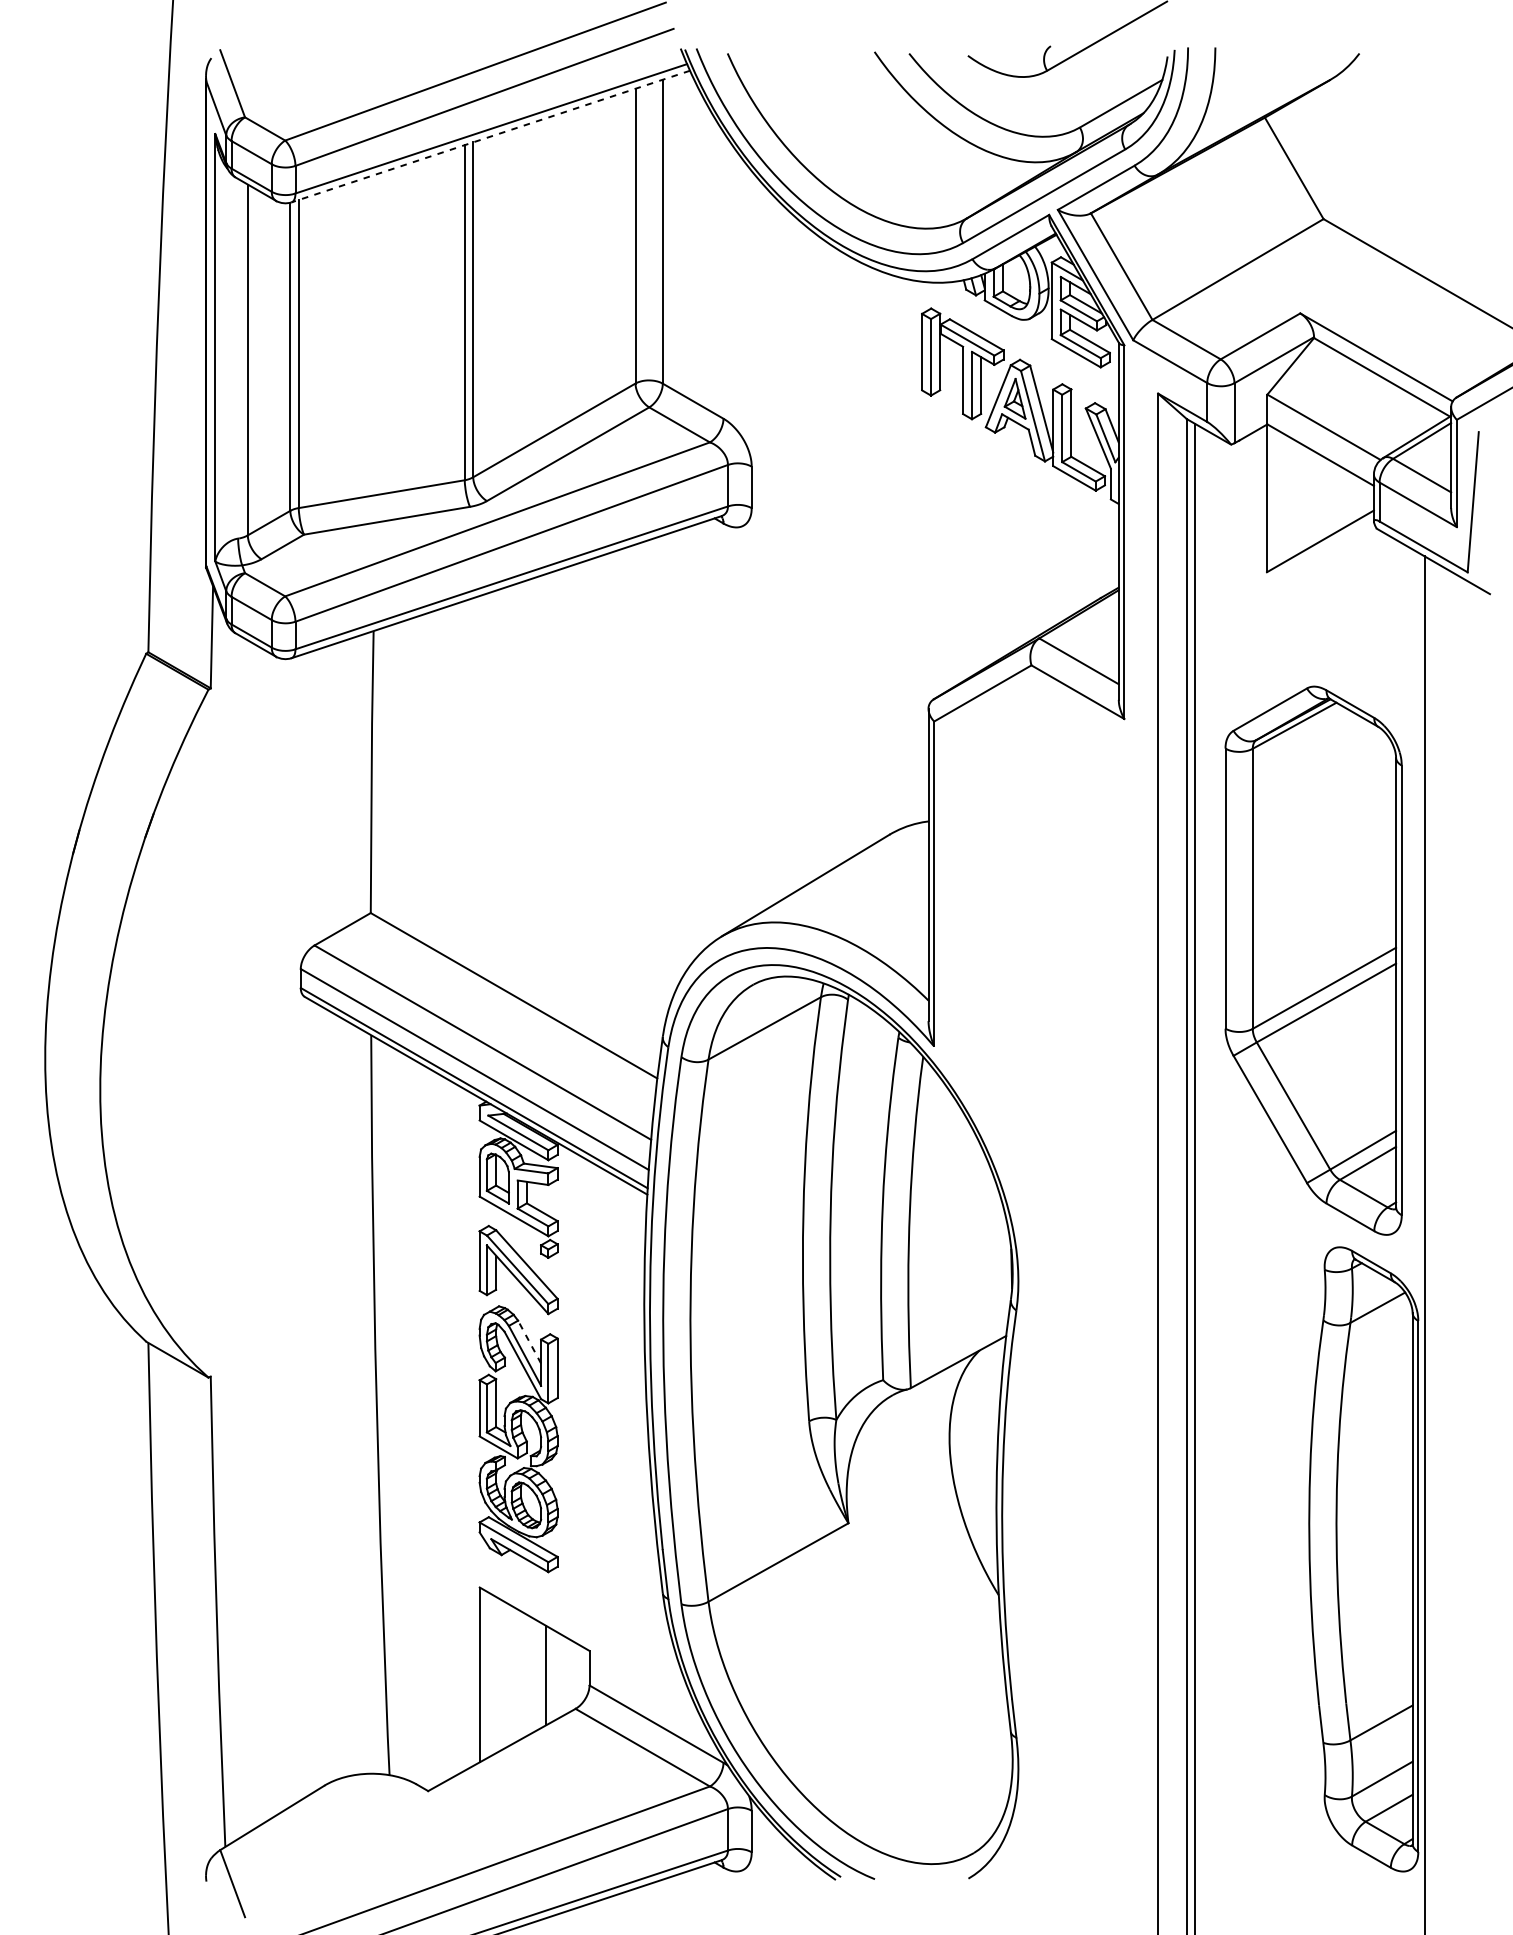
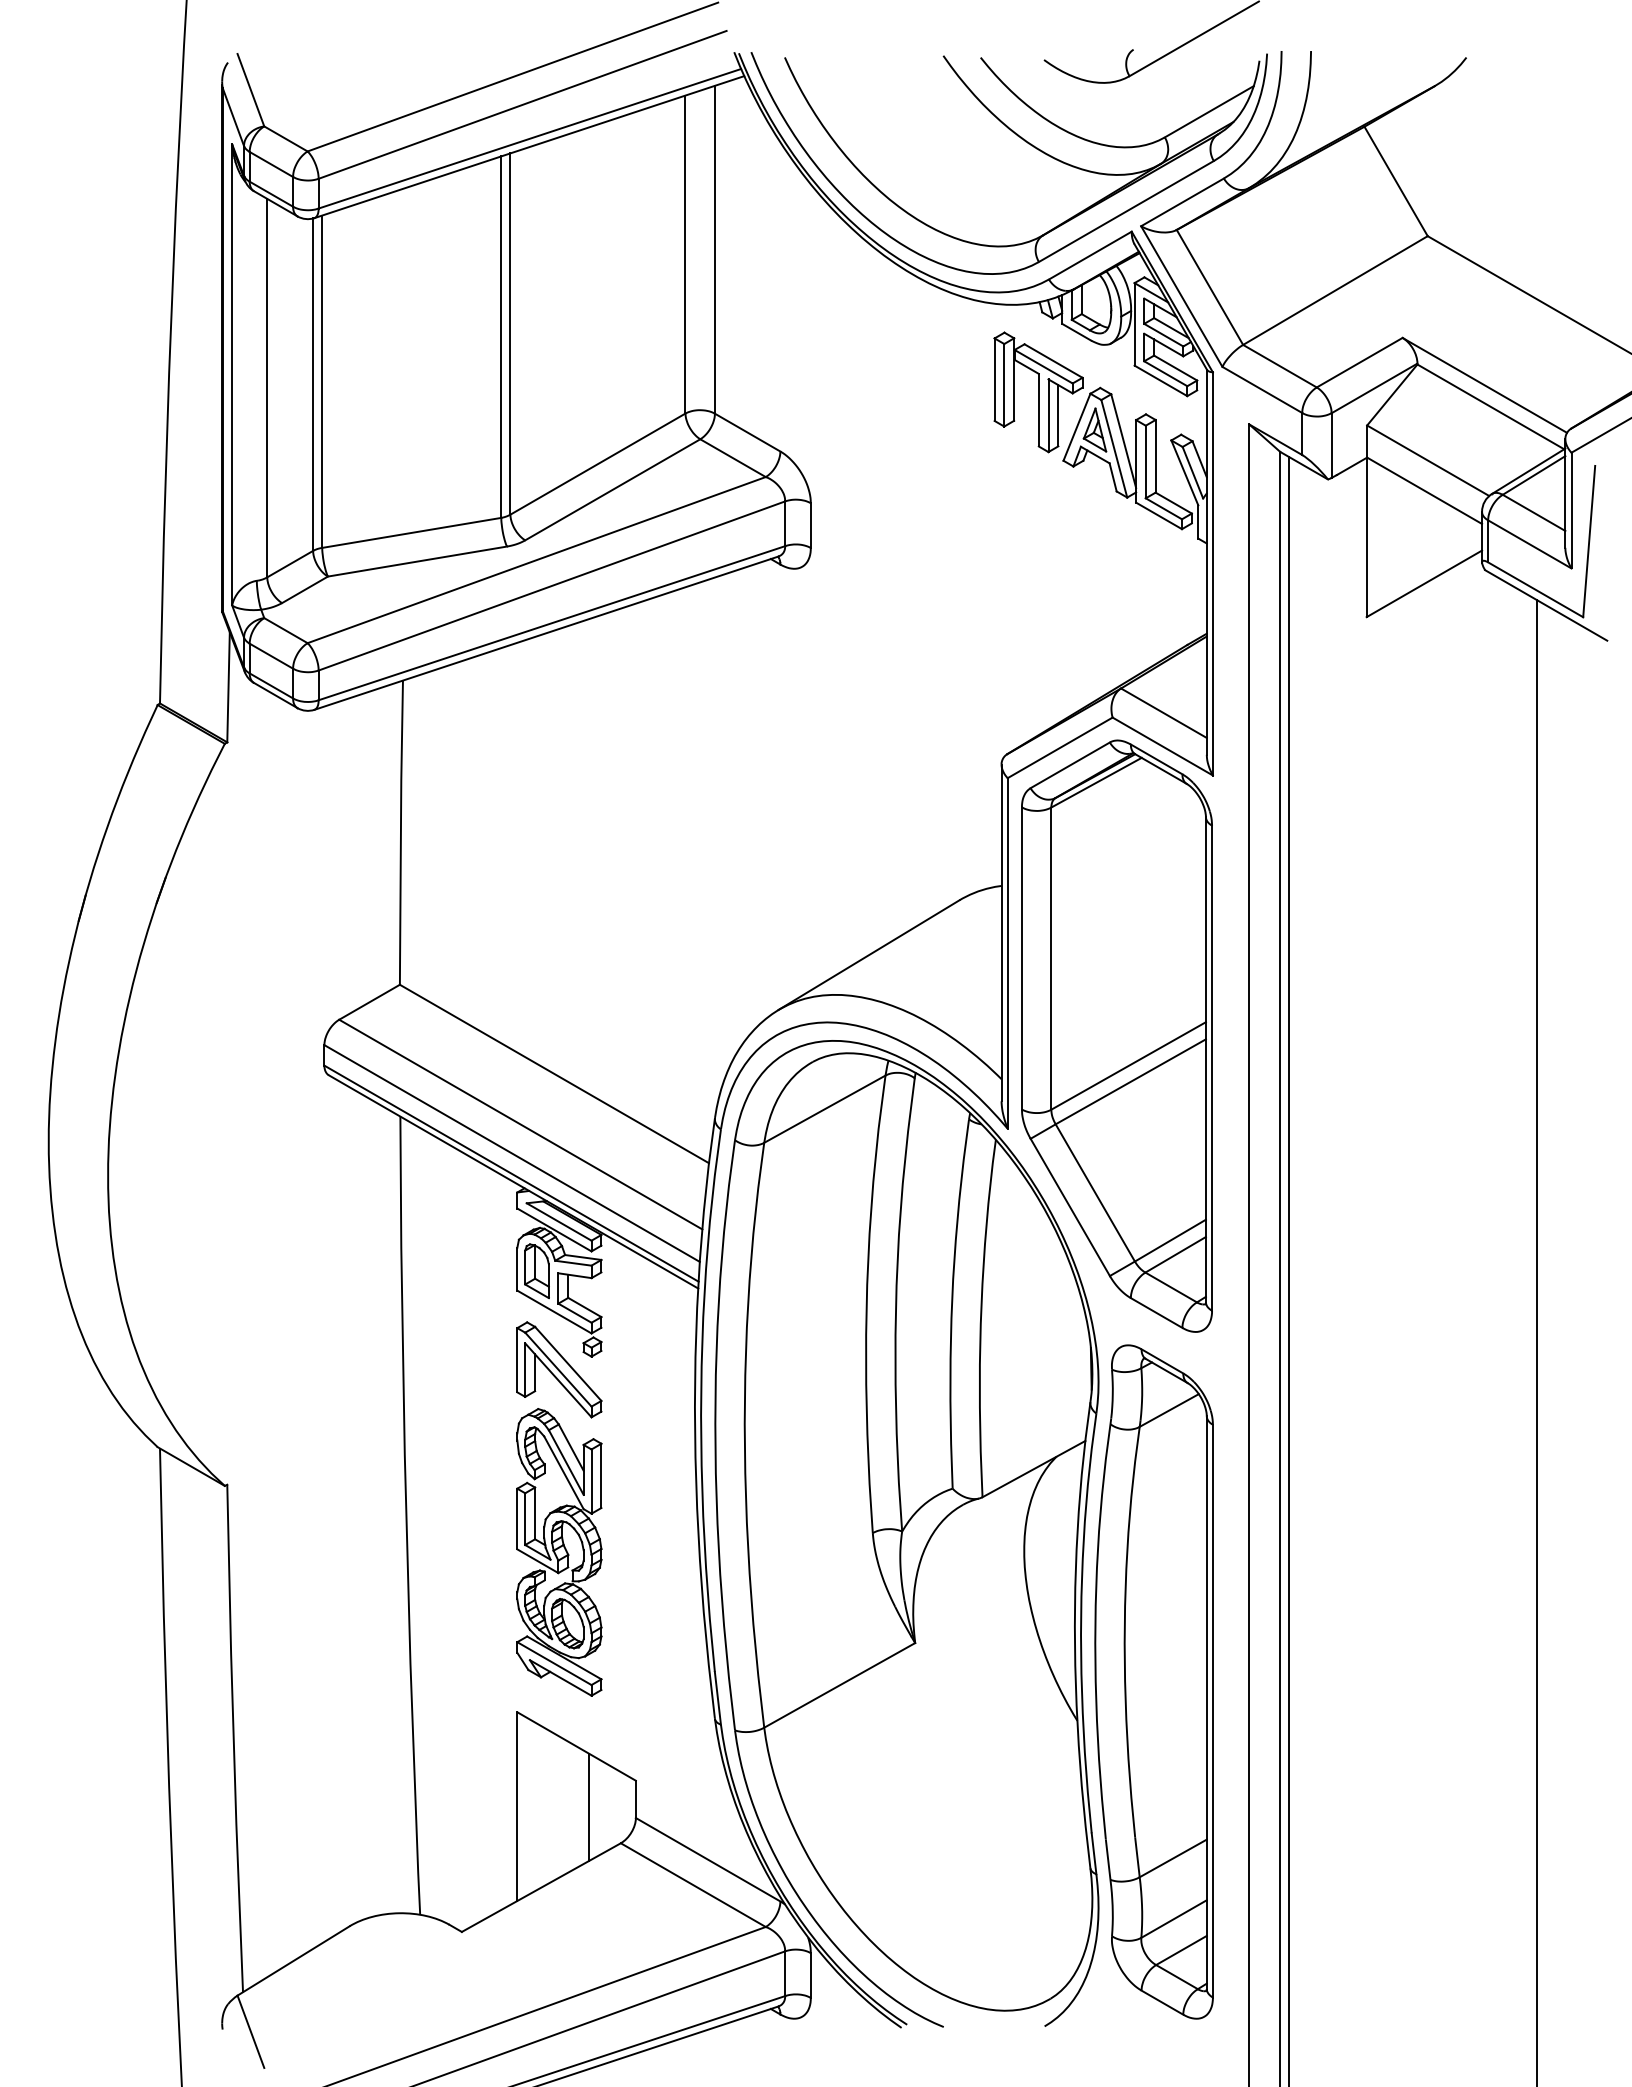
line: (489, 136) -> (528, 147), dashed -> solid
part: (1313, 960) -> (1116, 1035), moved
line: (529, 1342) -> (571, 1447), dashed -> solid
part: (1363, 1558) -> (1153, 1681), moved

